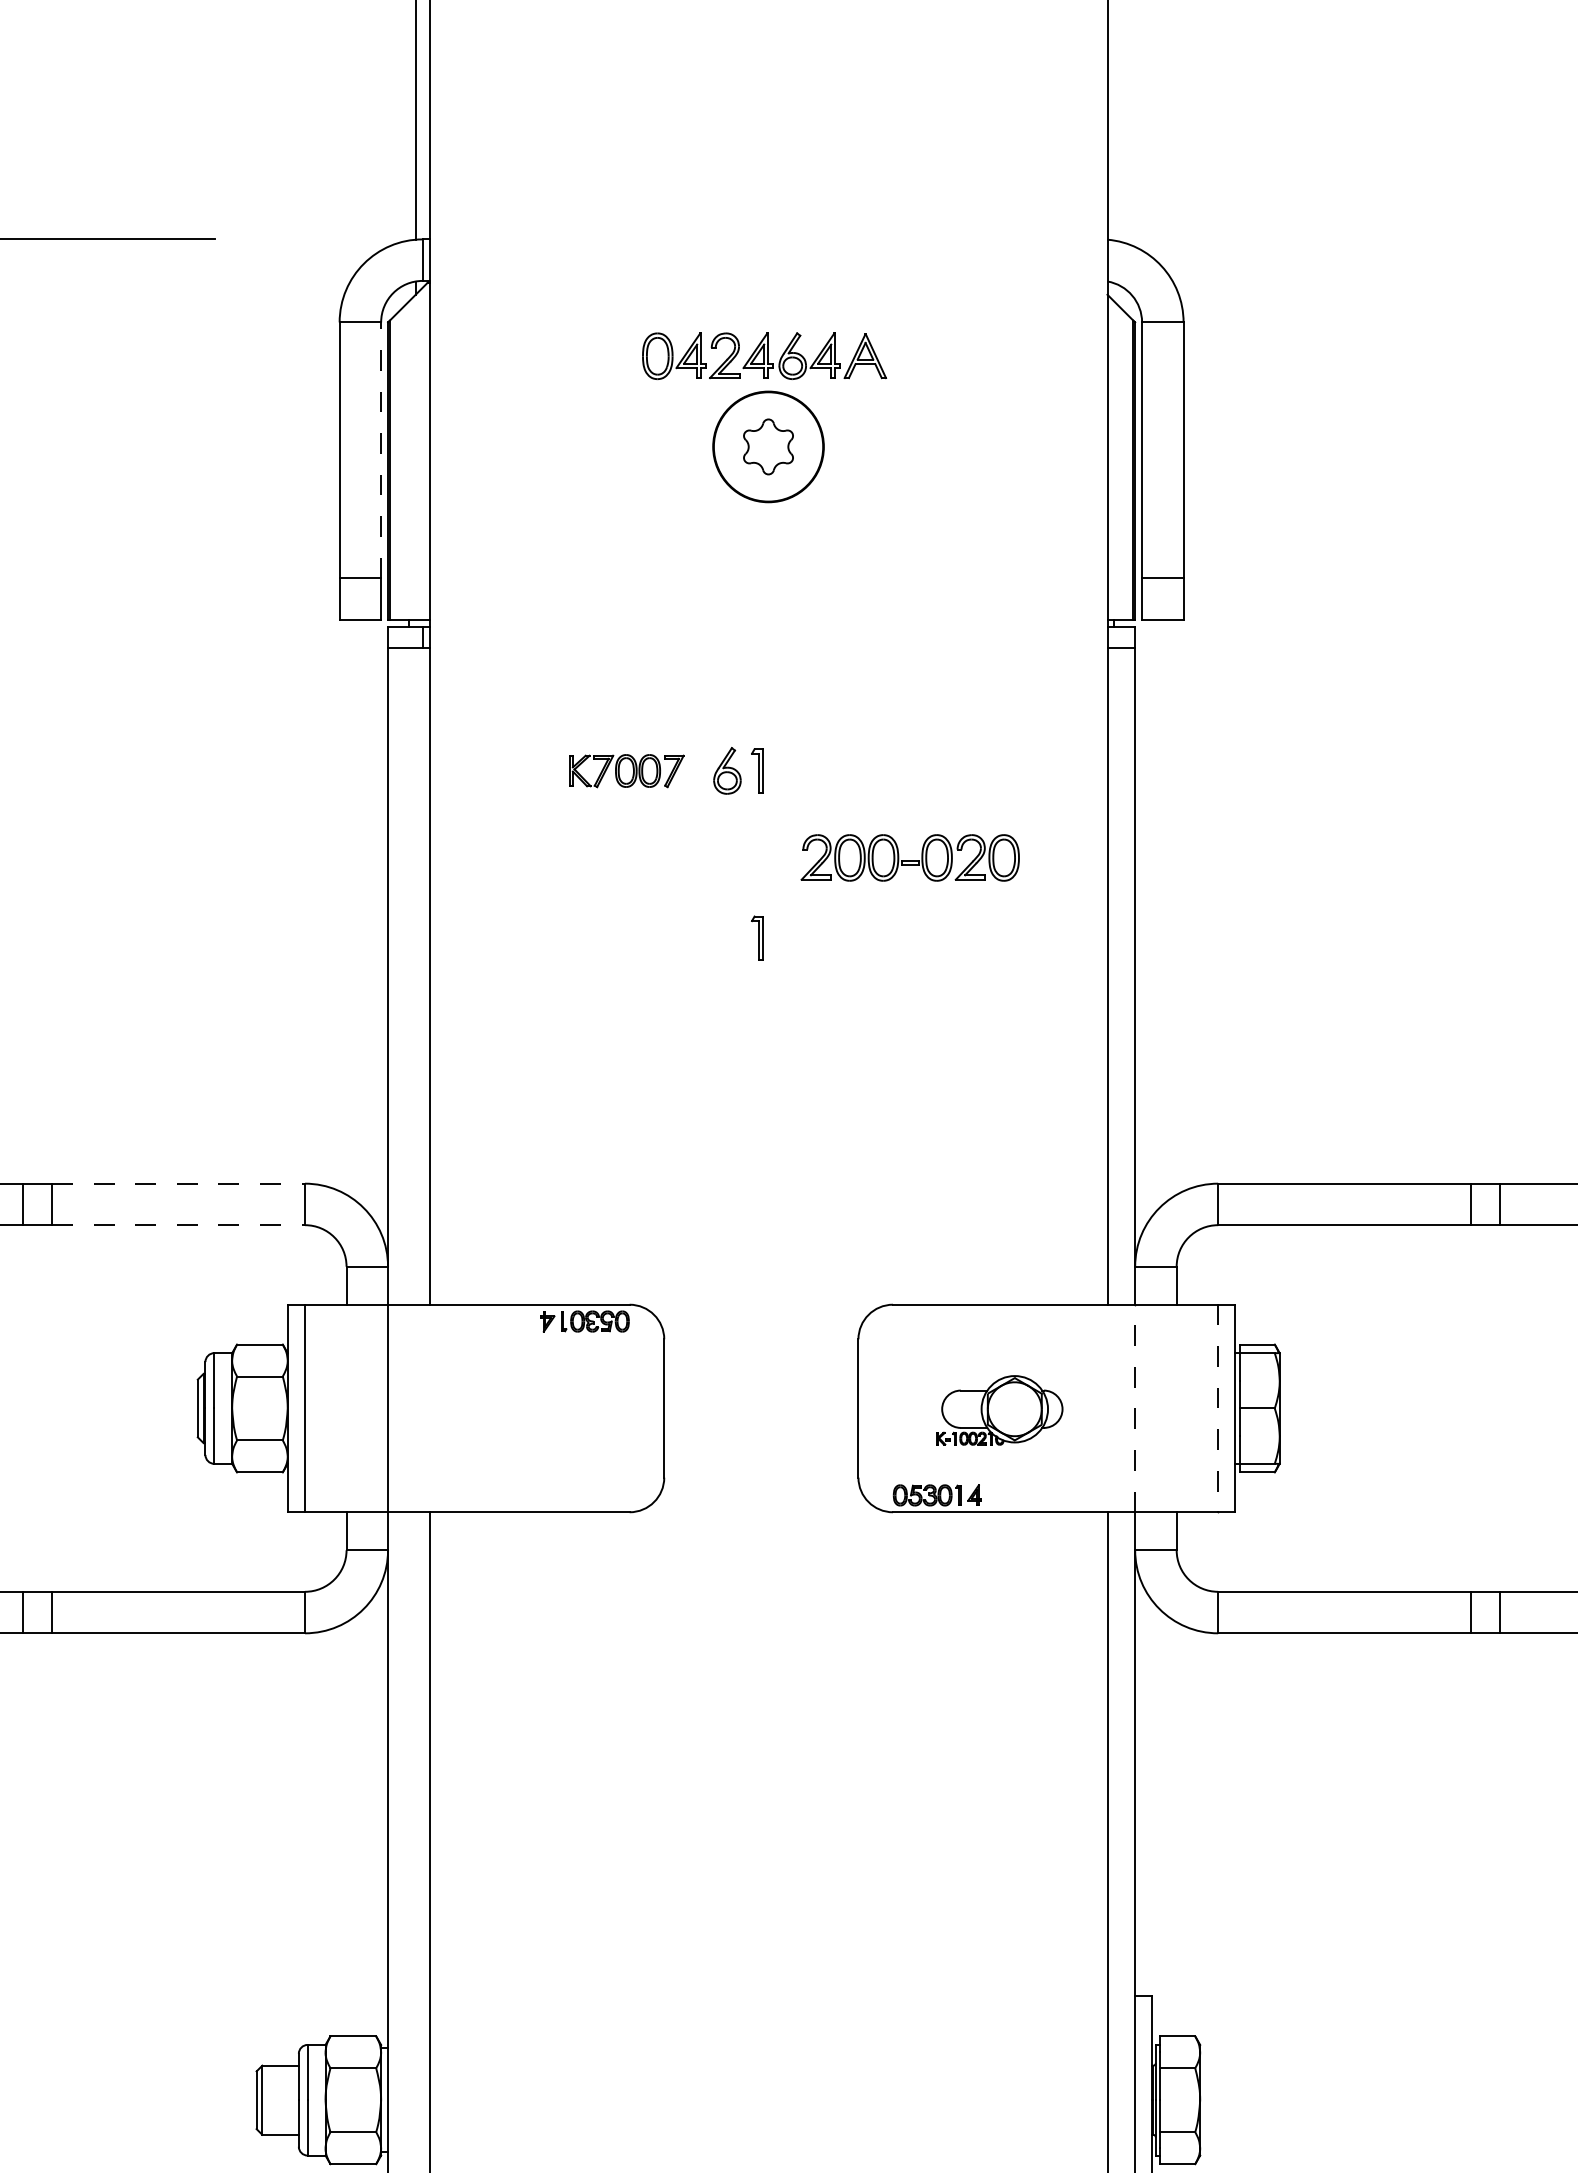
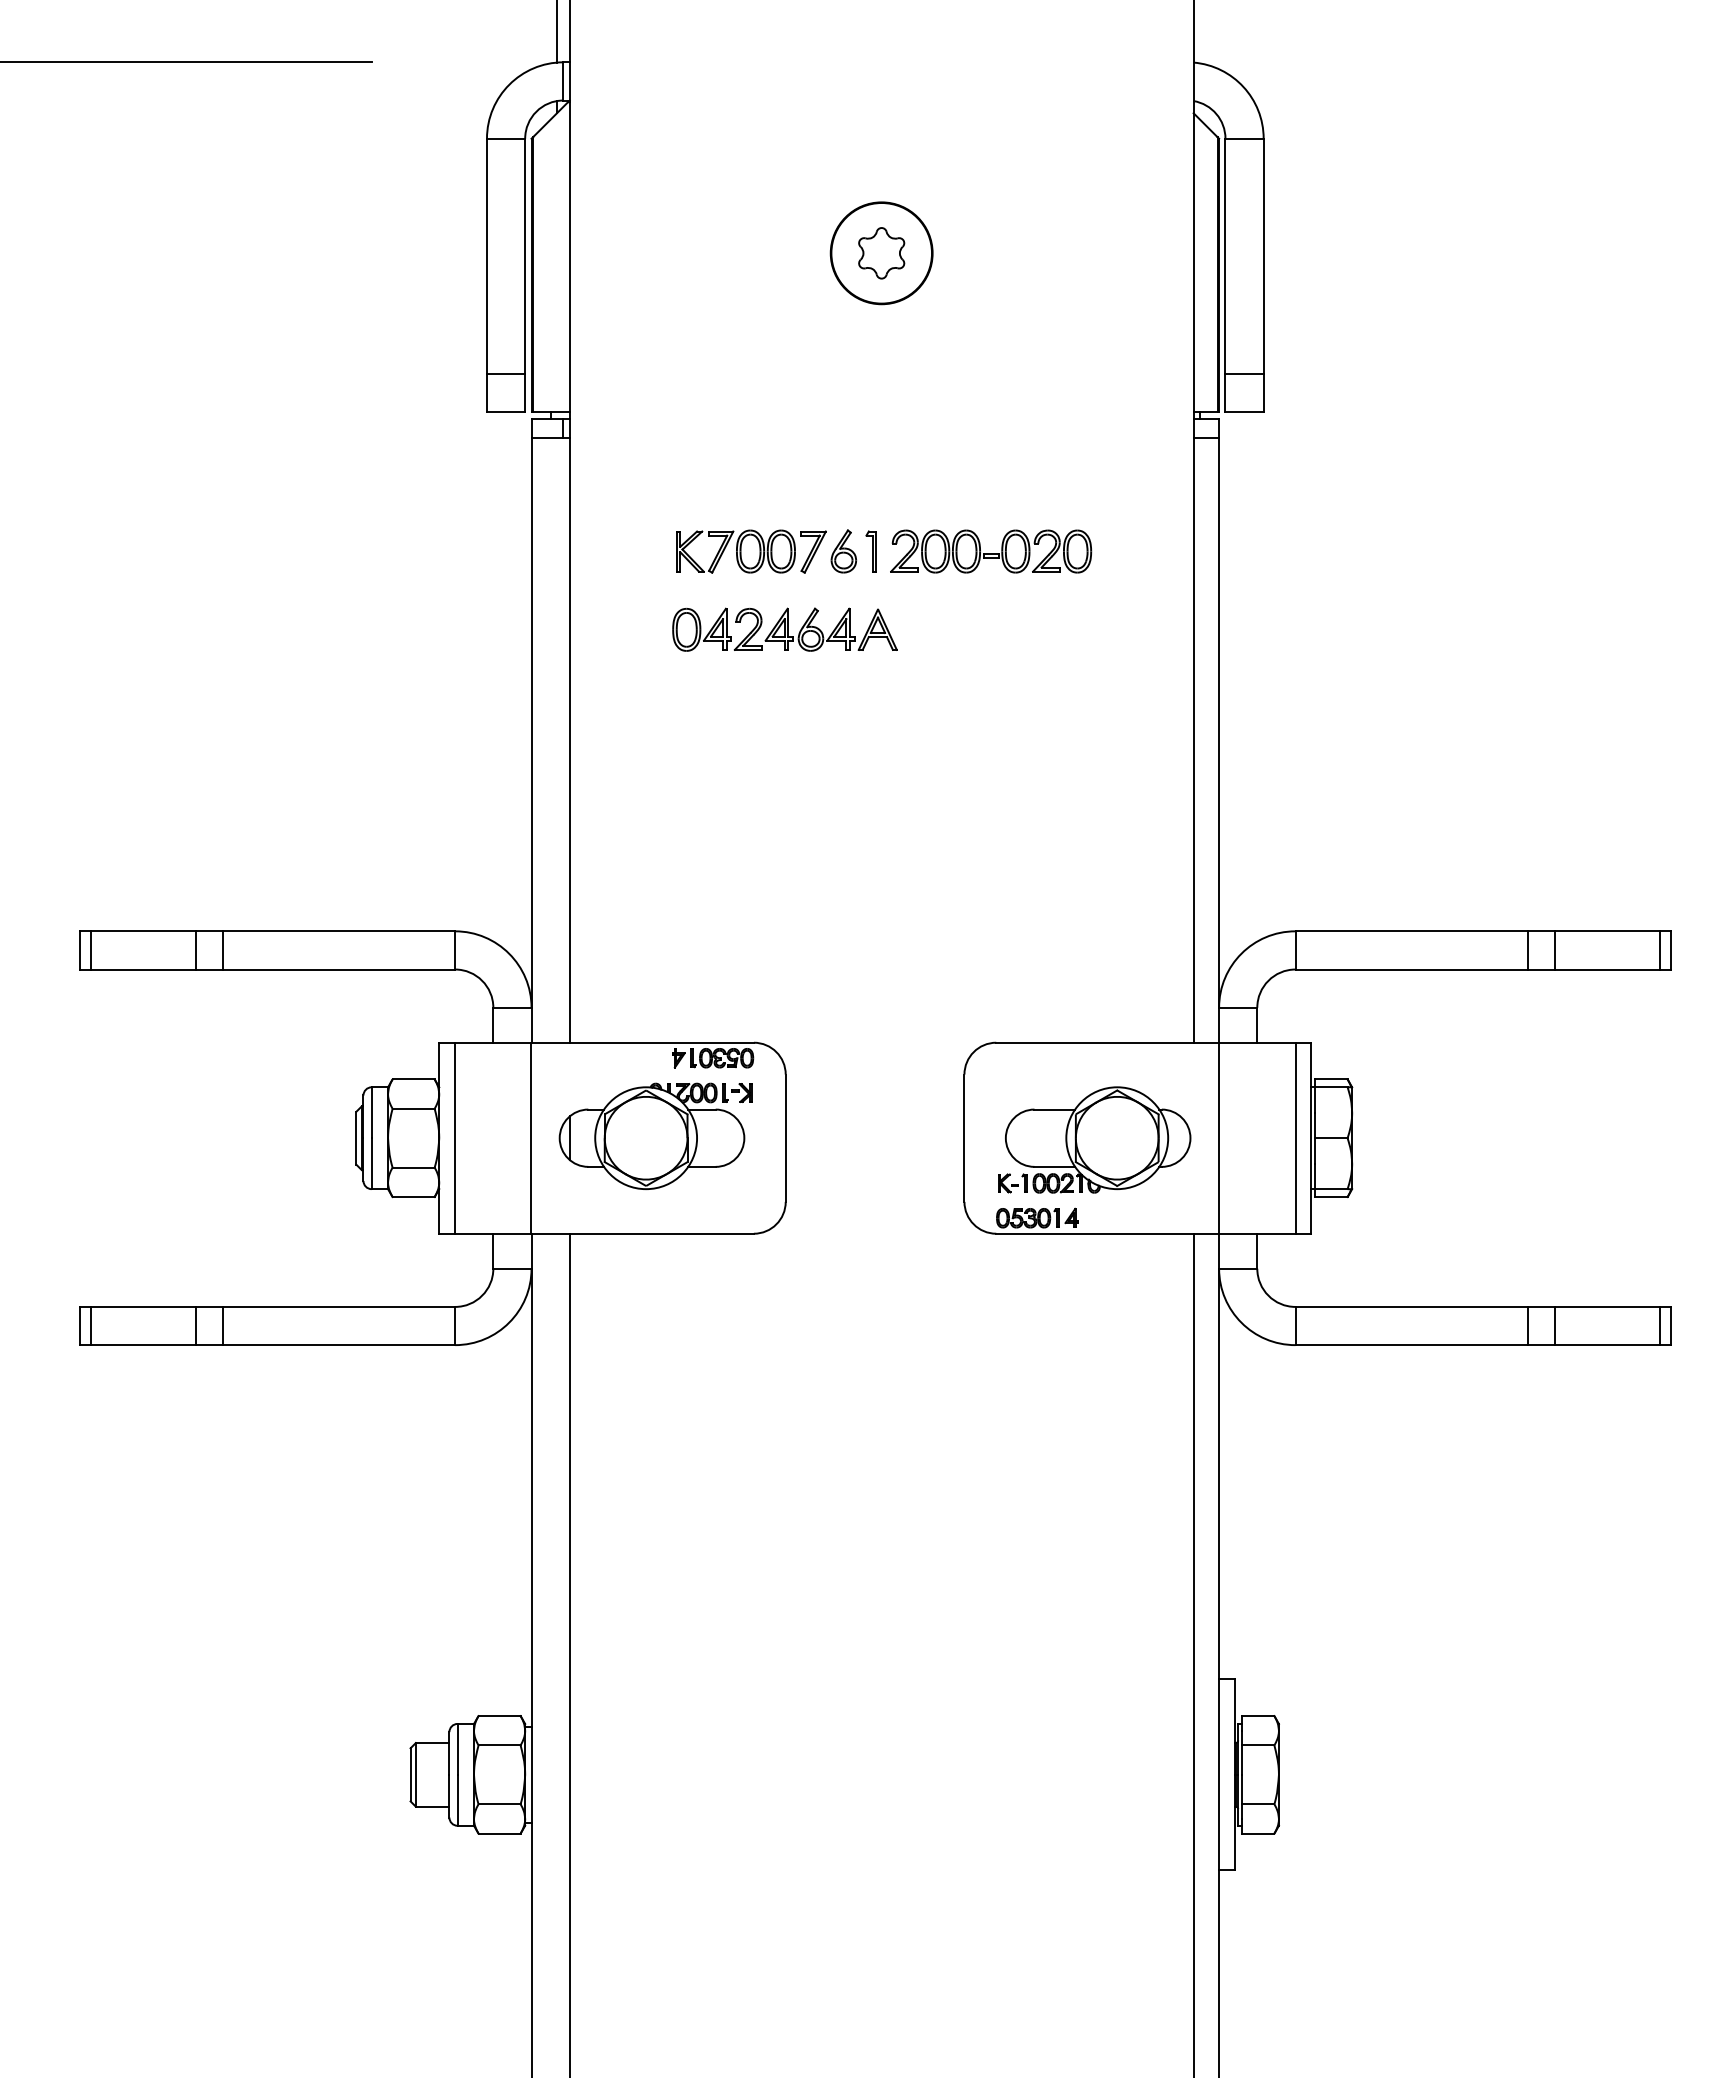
part: (763, 355) -> (784, 629), moved
line: (381, 450) -> (525, 256), dashed -> solid
part: (627, 770) -> (751, 551), size x1.43
part: (910, 857) -> (991, 551), moved
part: (756, 938) -> (870, 705), removed
line: (179, 1183) -> (339, 931), dashed -> solid
line: (179, 1225) -> (339, 969), dashed -> solid
part: (522, 1406) -> (655, 1136), added
line: (1135, 1407) -> (1219, 1137), dashed -> solid
line: (1218, 1408) -> (1295, 1138), dashed -> solid
part: (999, 1409) -> (1094, 1139), size x1.67

